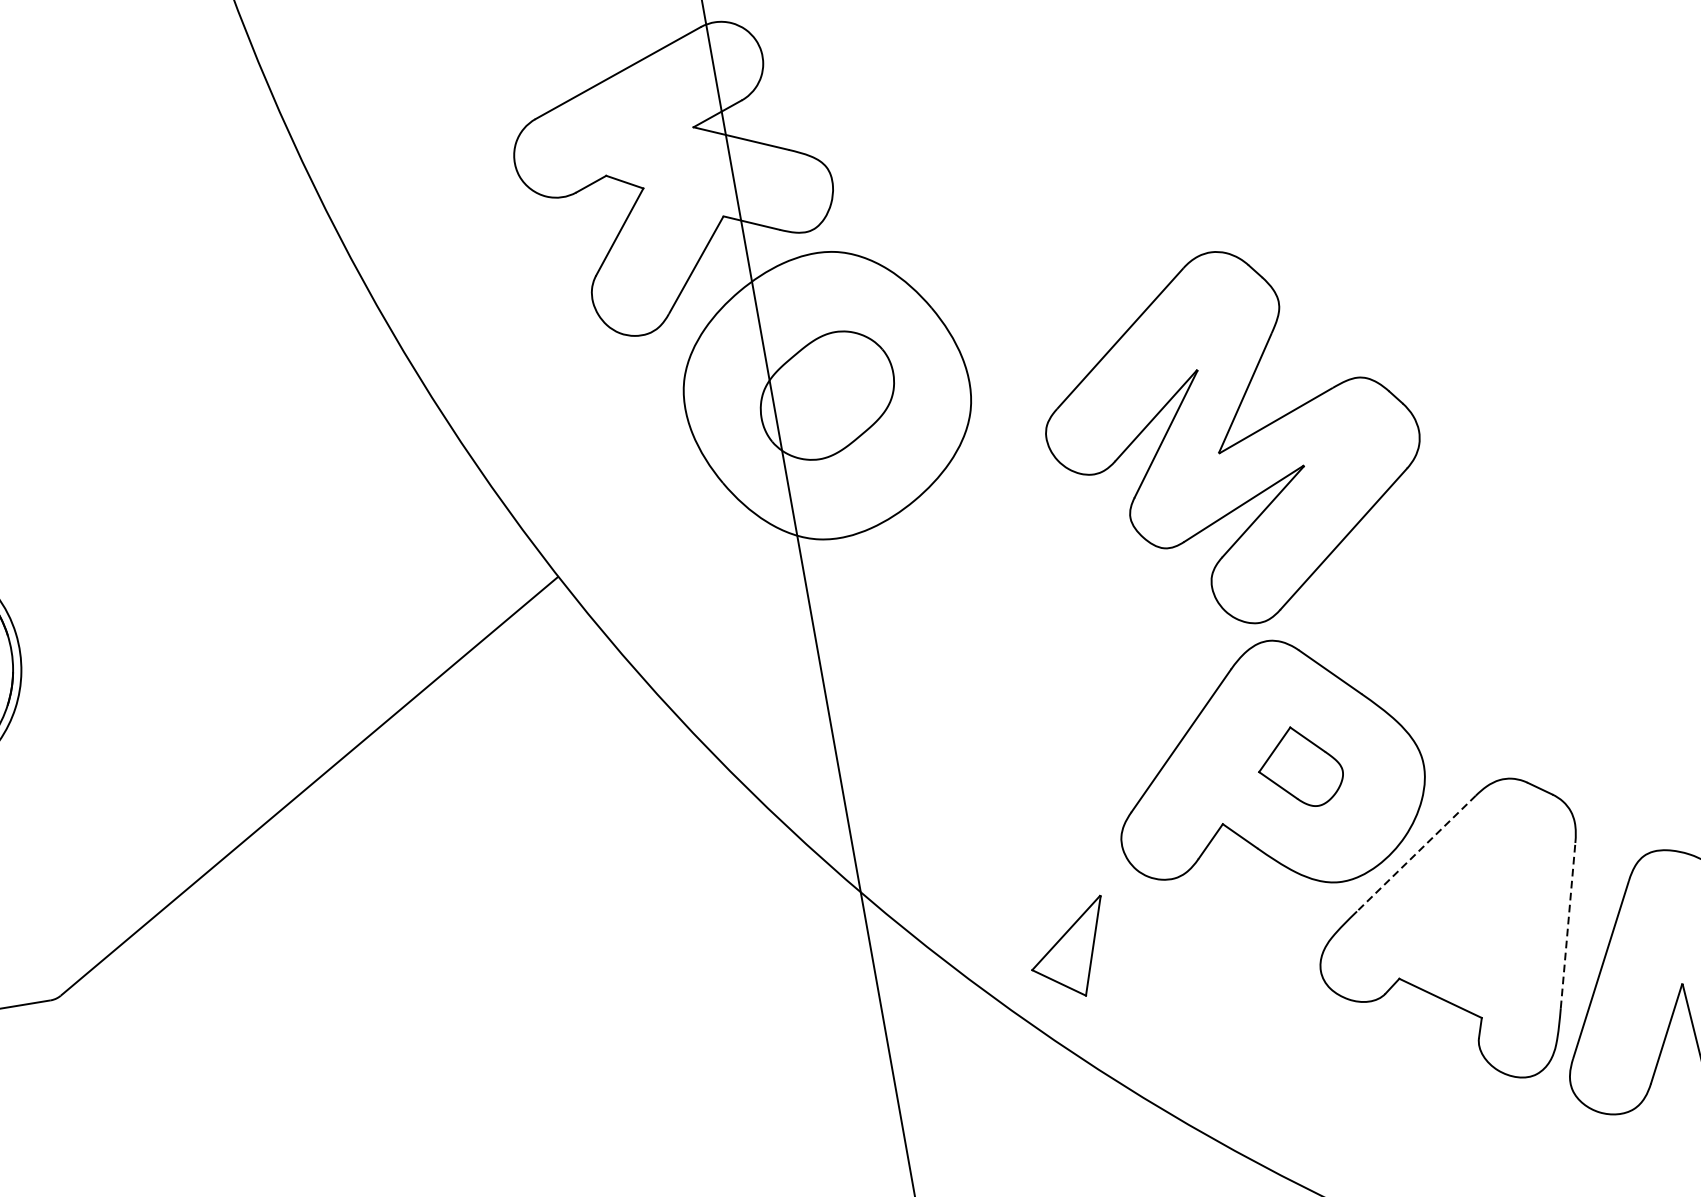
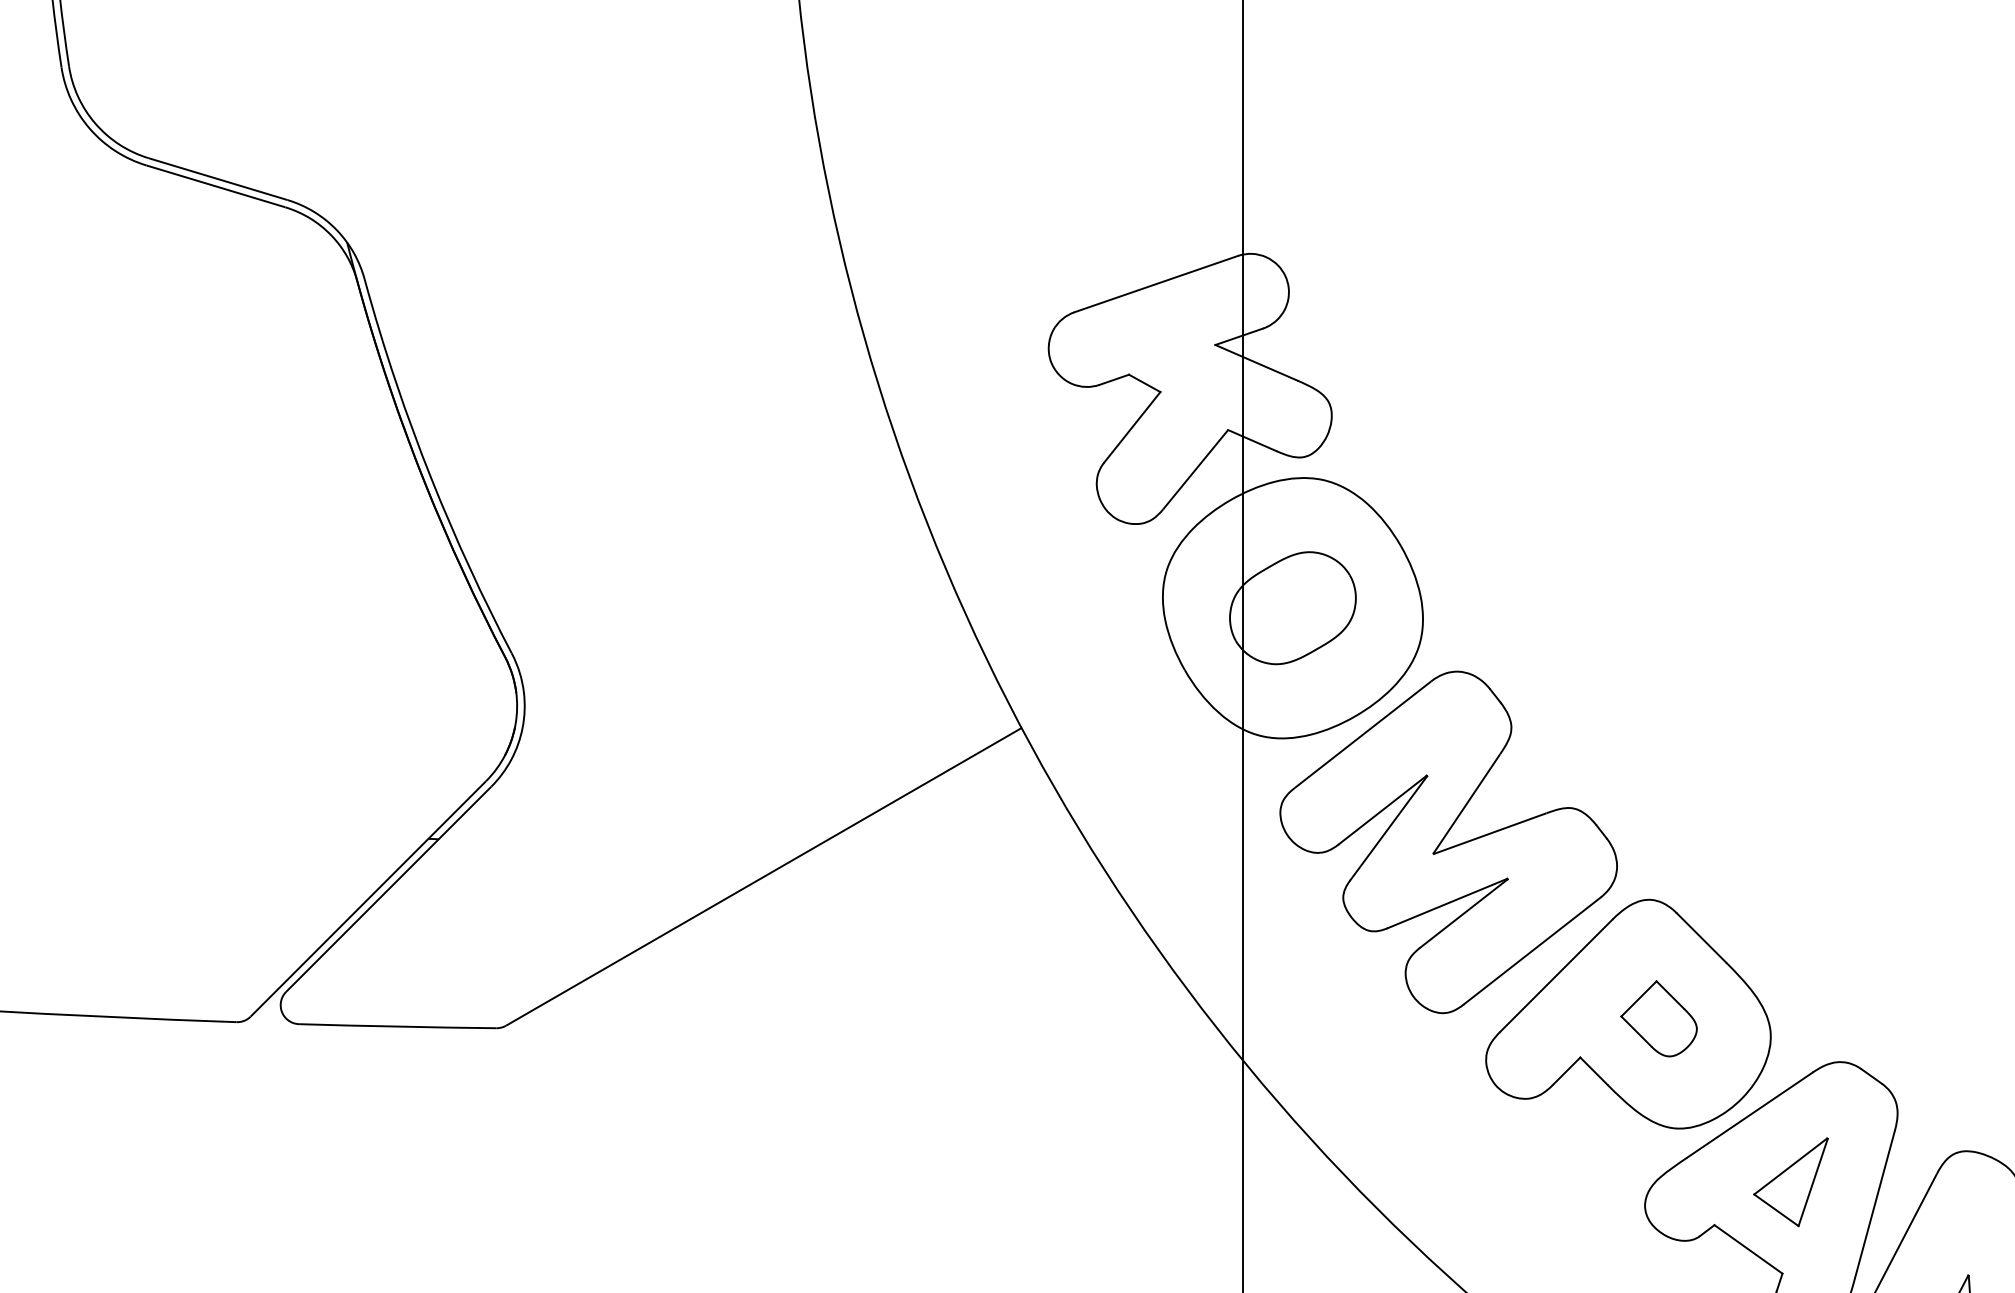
part: (1233, 438) -> (1448, 842), moved
line: (1416, 854) -> (1749, 1115), dashed -> solid
line: (1568, 925) -> (1875, 1204), dashed -> solid
part: (1068, 950) -> (1790, 1182), moved

